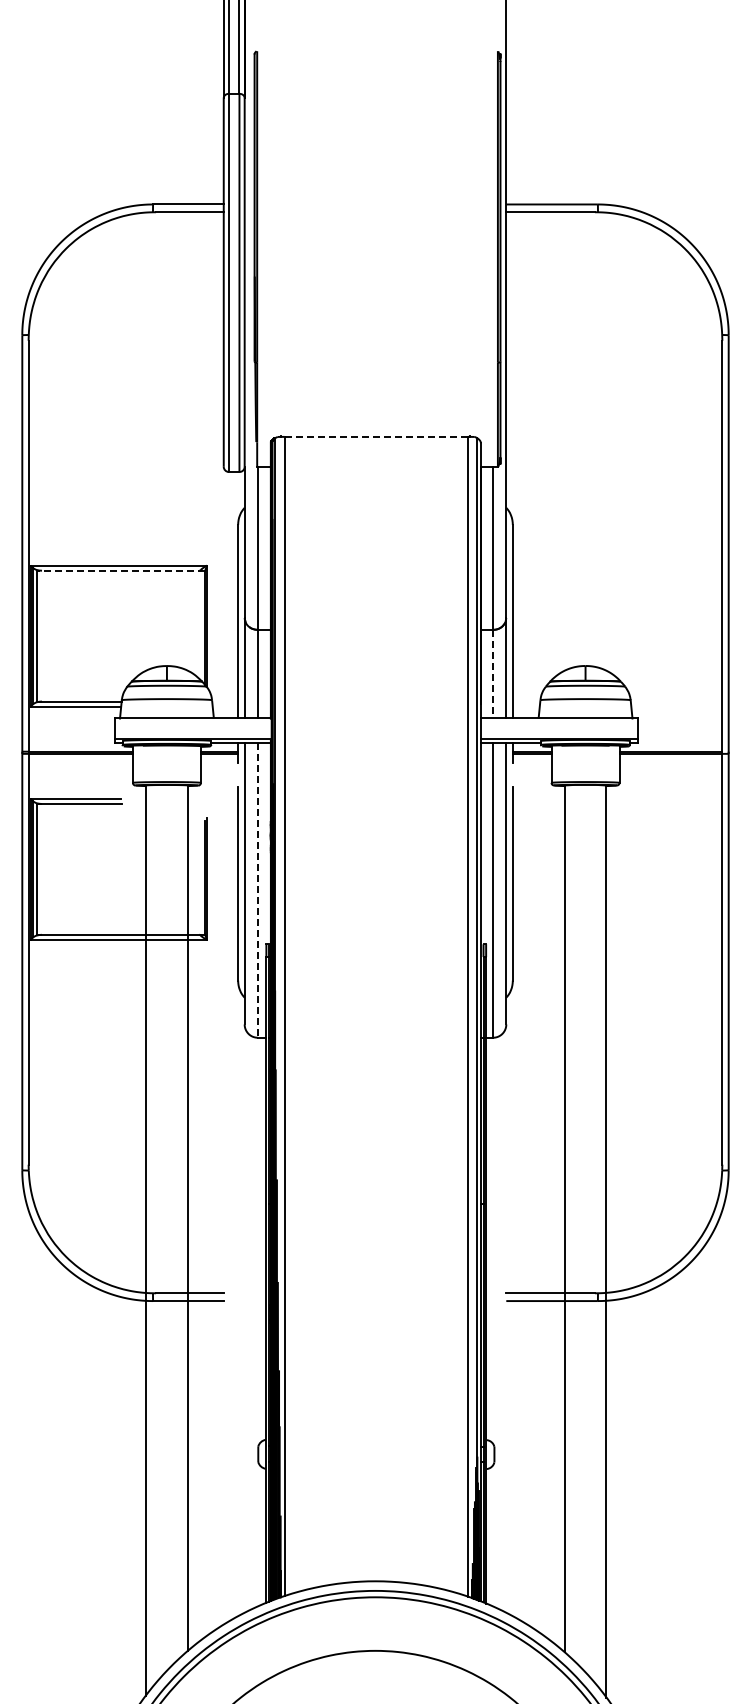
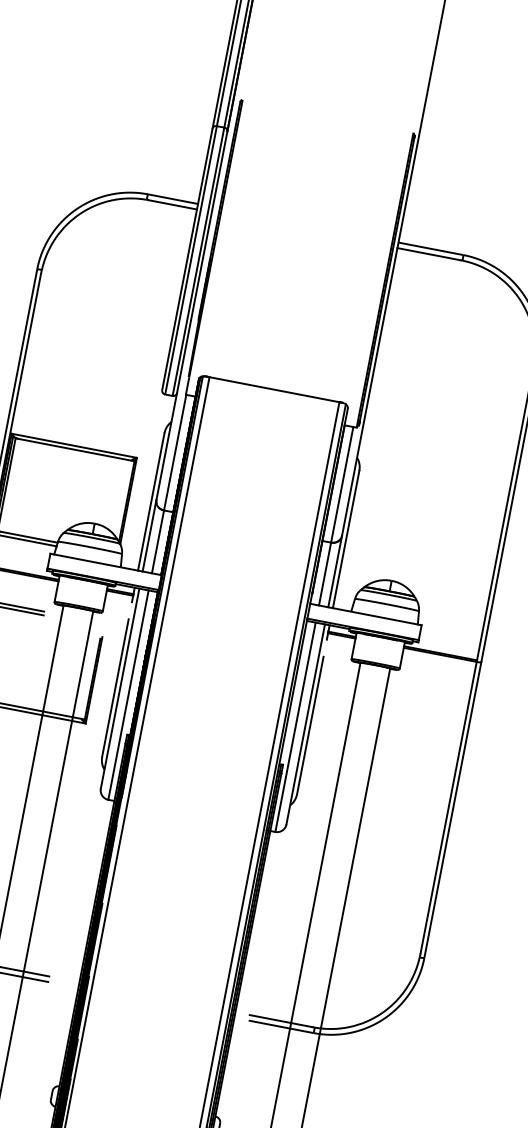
line: (376, 436) -> (274, 389), dashed -> solid
line: (121, 570) -> (75, 449), dashed -> solid
line: (493, 674) -> (325, 574), dashed -> solid
line: (257, 890) -> (128, 695), dashed -> solid

